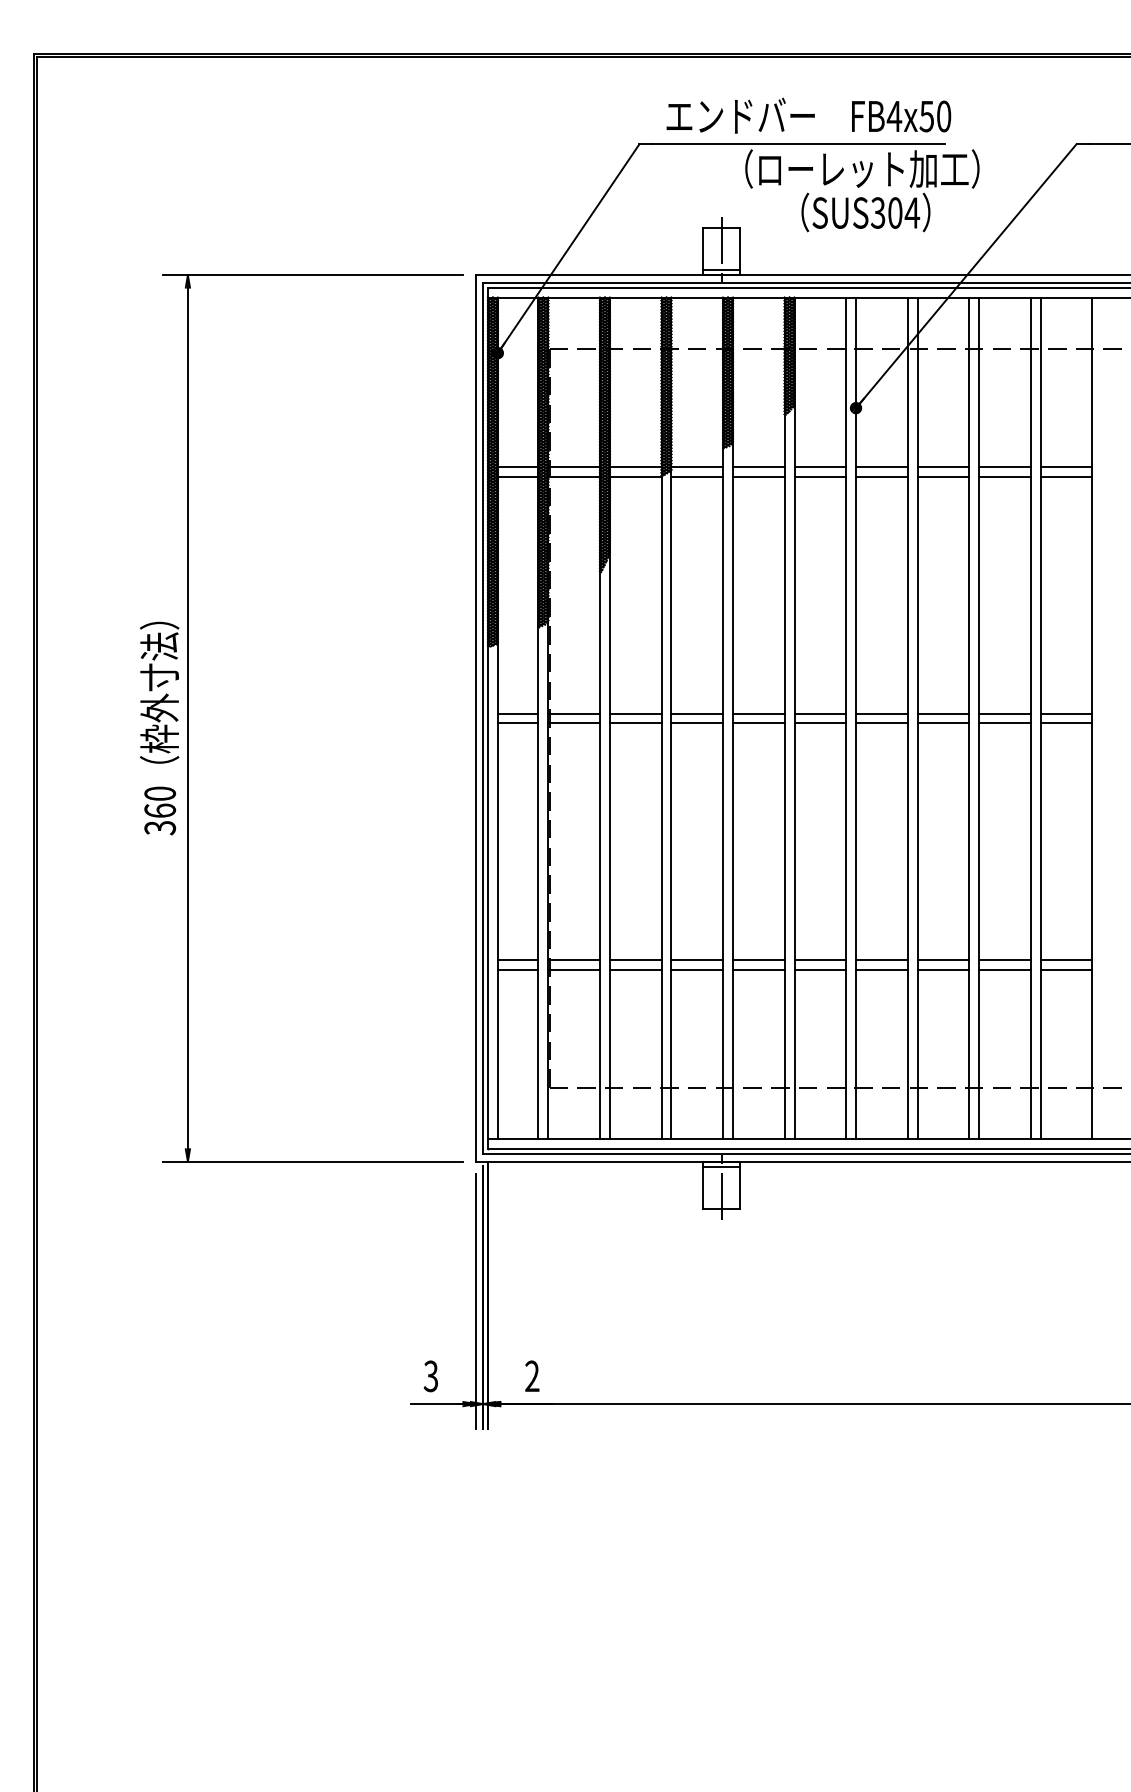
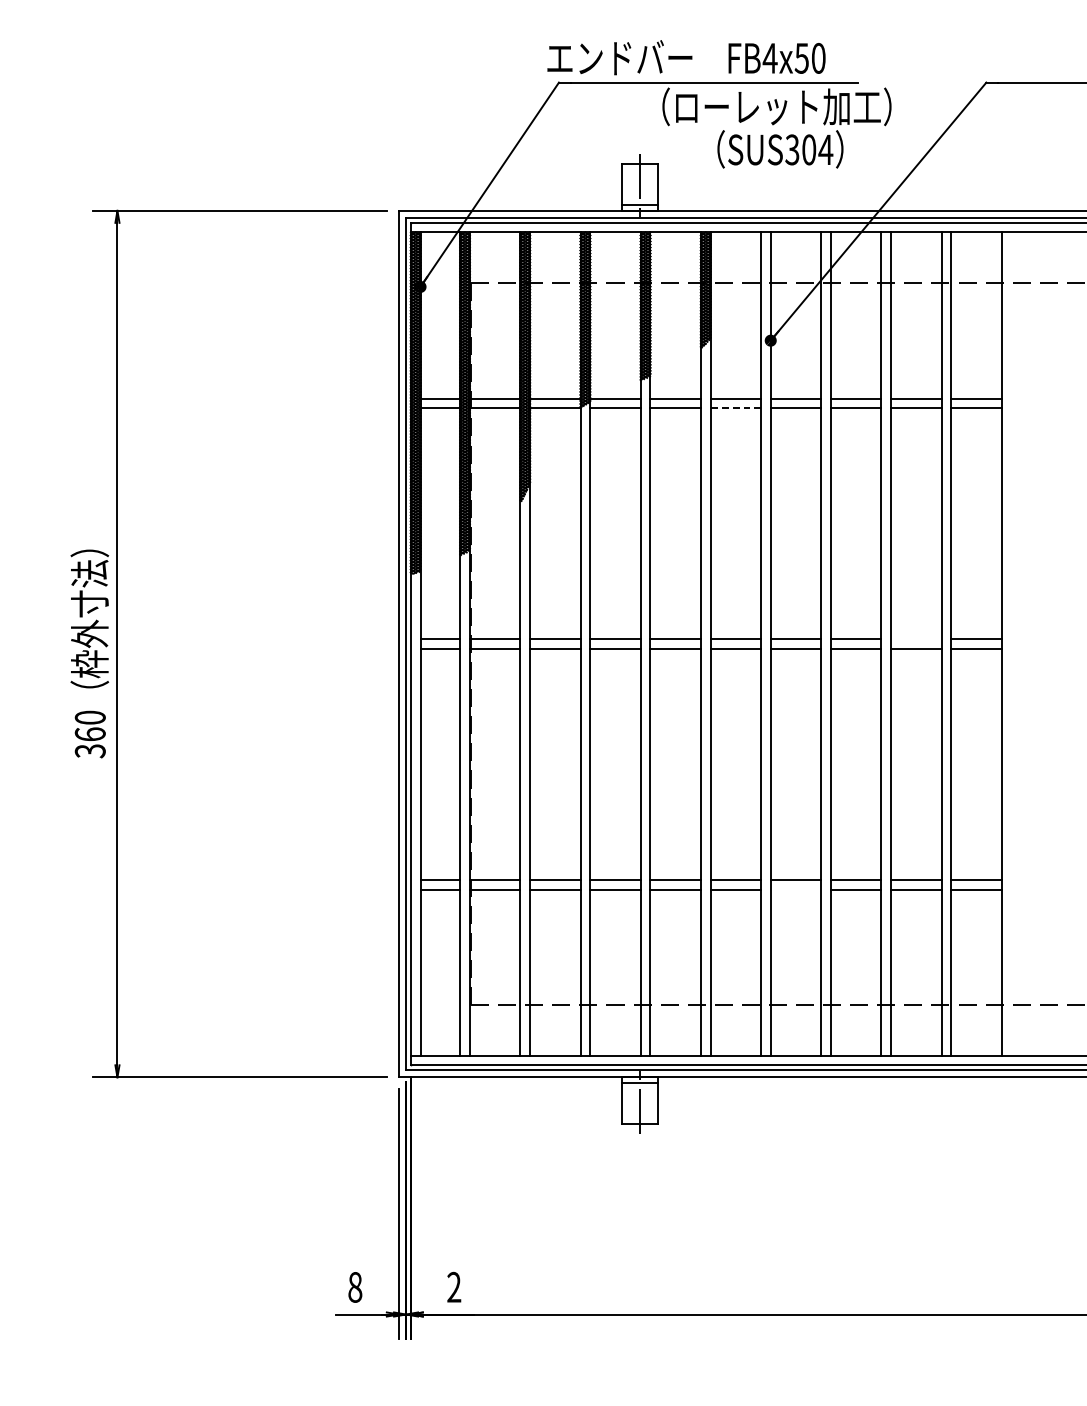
text: (808, 115) -> (686, 57), moved
line: (820, 477) -> (735, 408), solid -> dashed
line: (1004, 713) -> (915, 639), removed
line: (881, 969) -> (795, 889), removed
text: (430, 1376) -> (354, 1287), 3 -> 8

